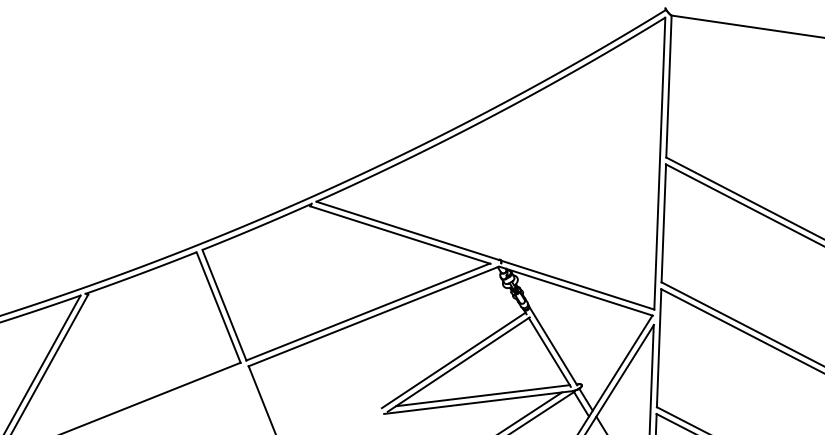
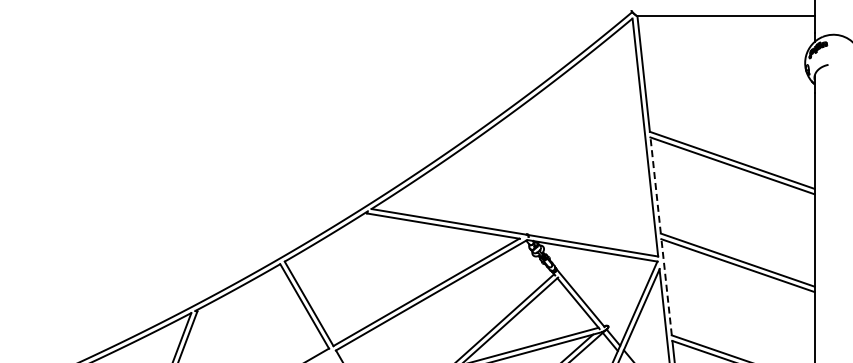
line: (663, 223) -> (655, 185), solid -> dashed
line: (659, 347) -> (666, 286), solid -> dashed

